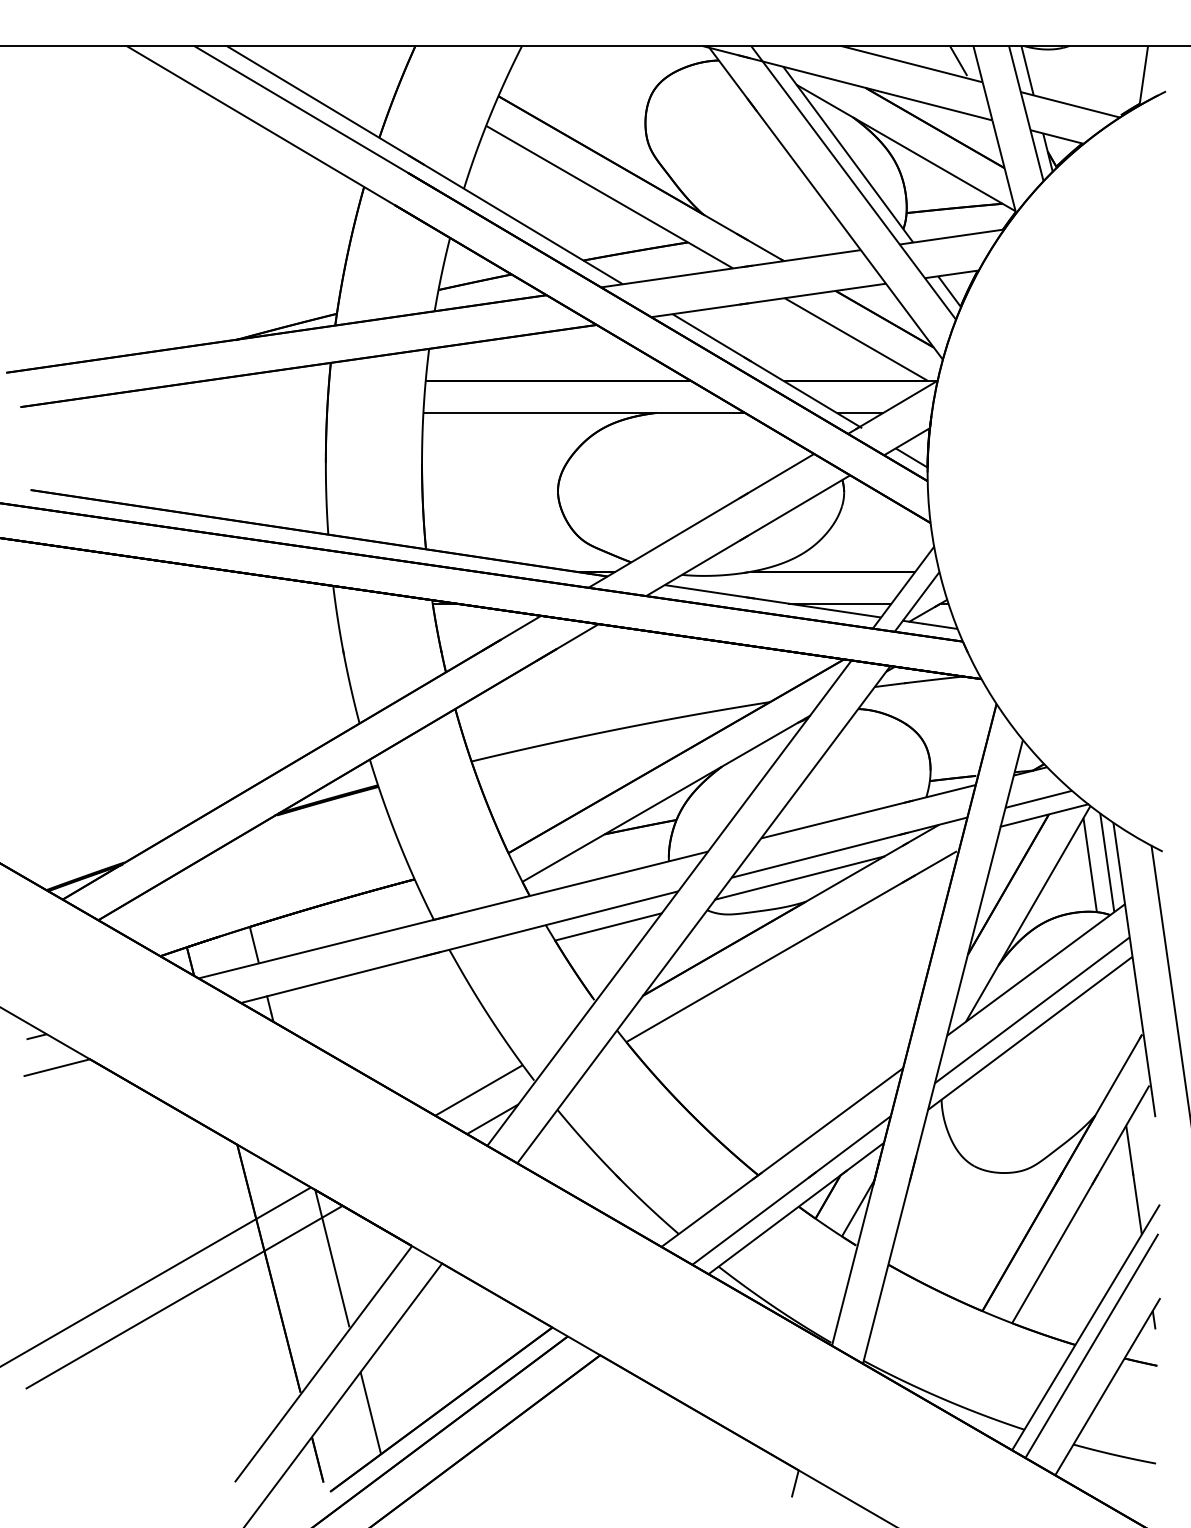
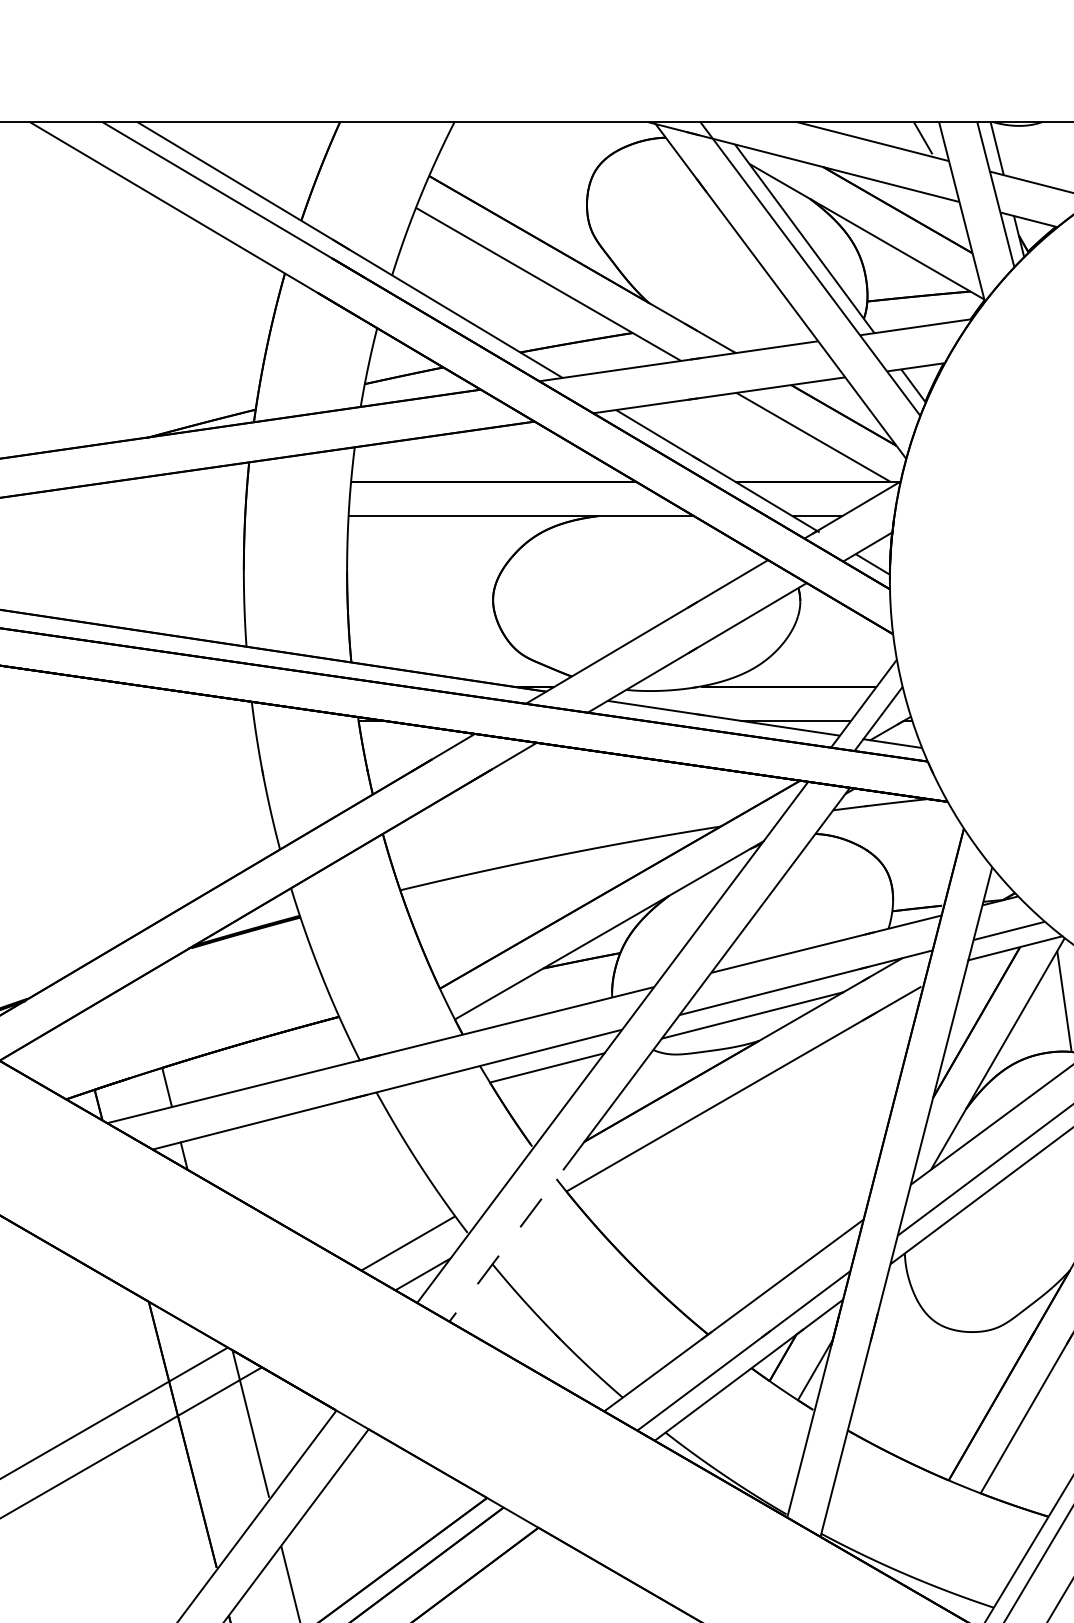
line: (580, 1079) -> (517, 1231), solid -> dashed

